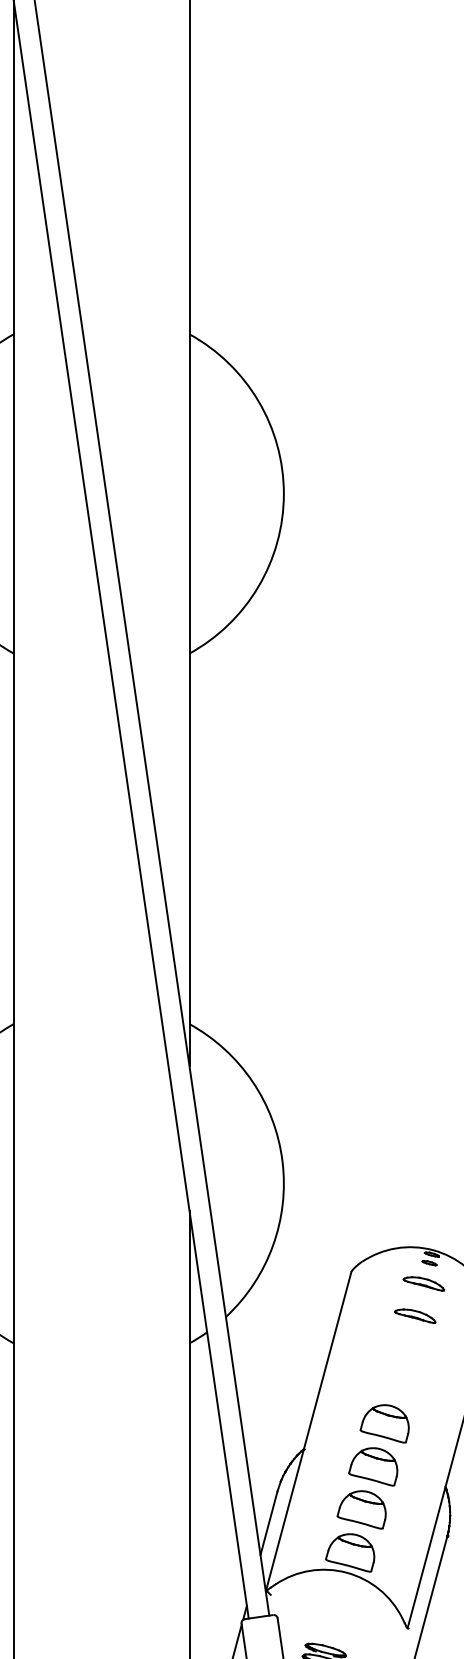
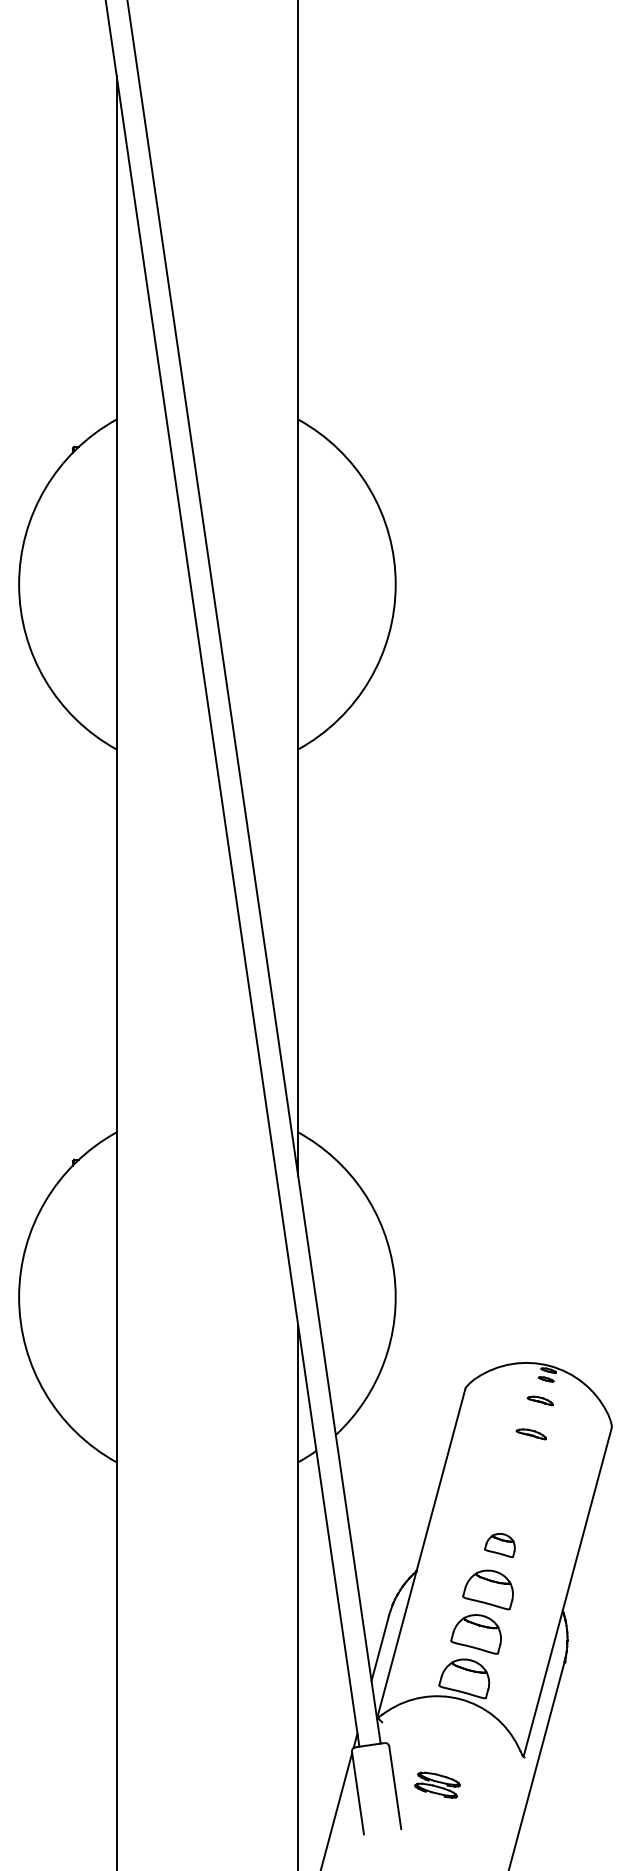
part: (423, 1283) -> (540, 1400), size x0.6
part: (415, 1316) -> (531, 1434), size x0.7
part: (384, 1423) -> (499, 1545), size x0.6

